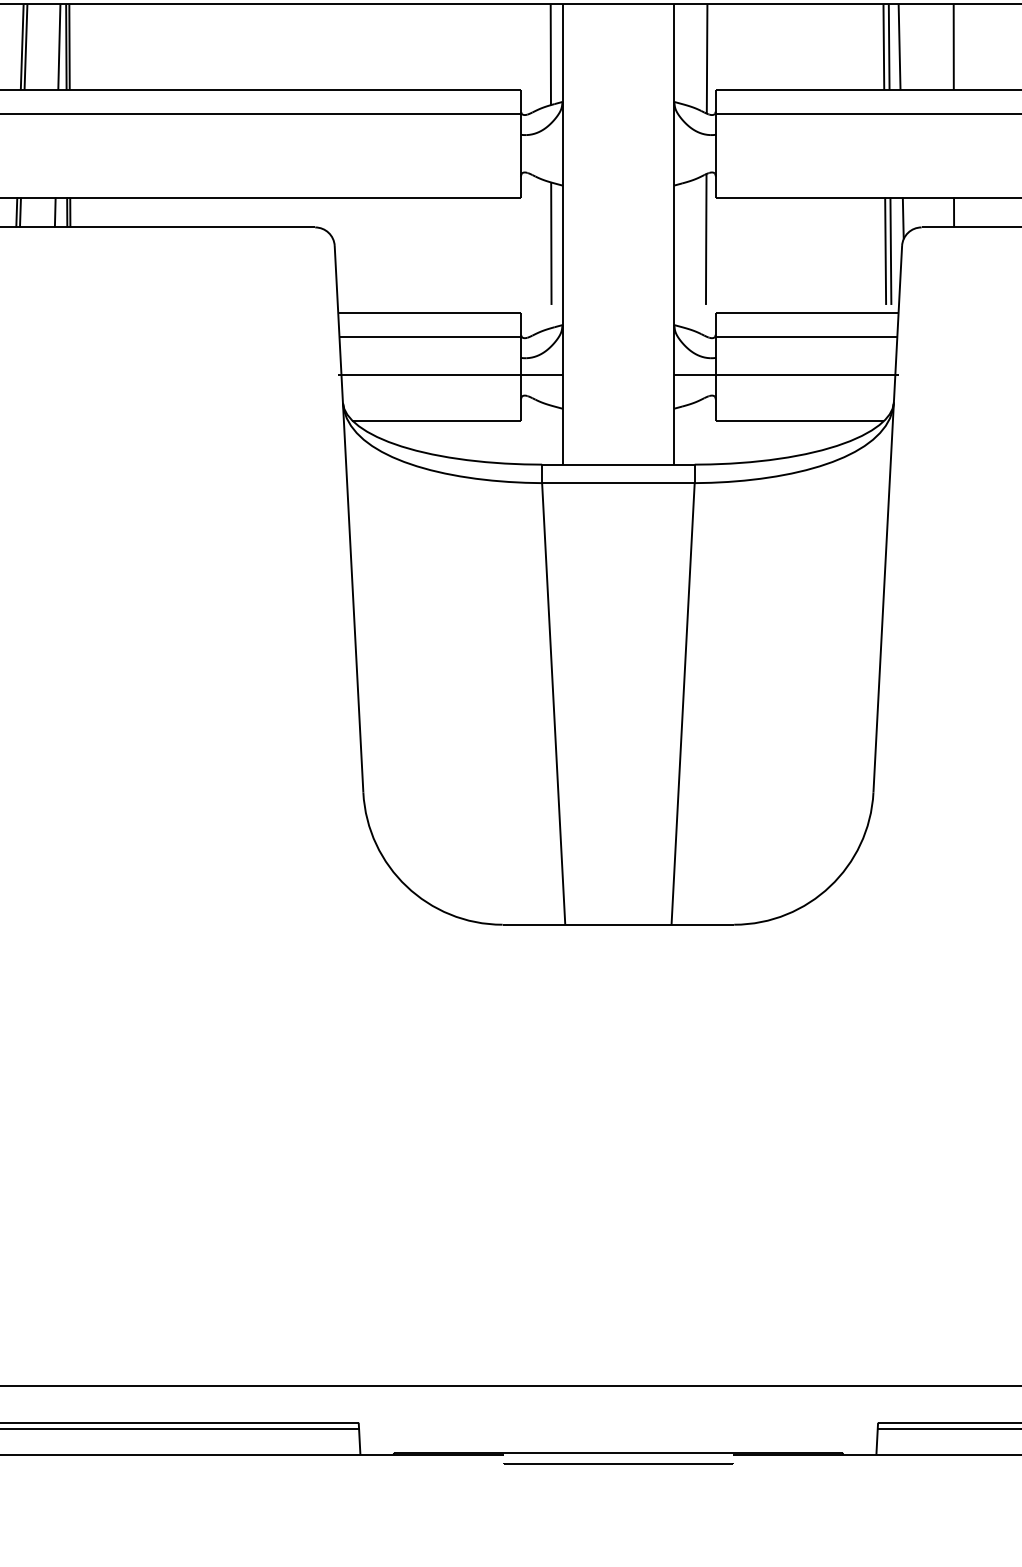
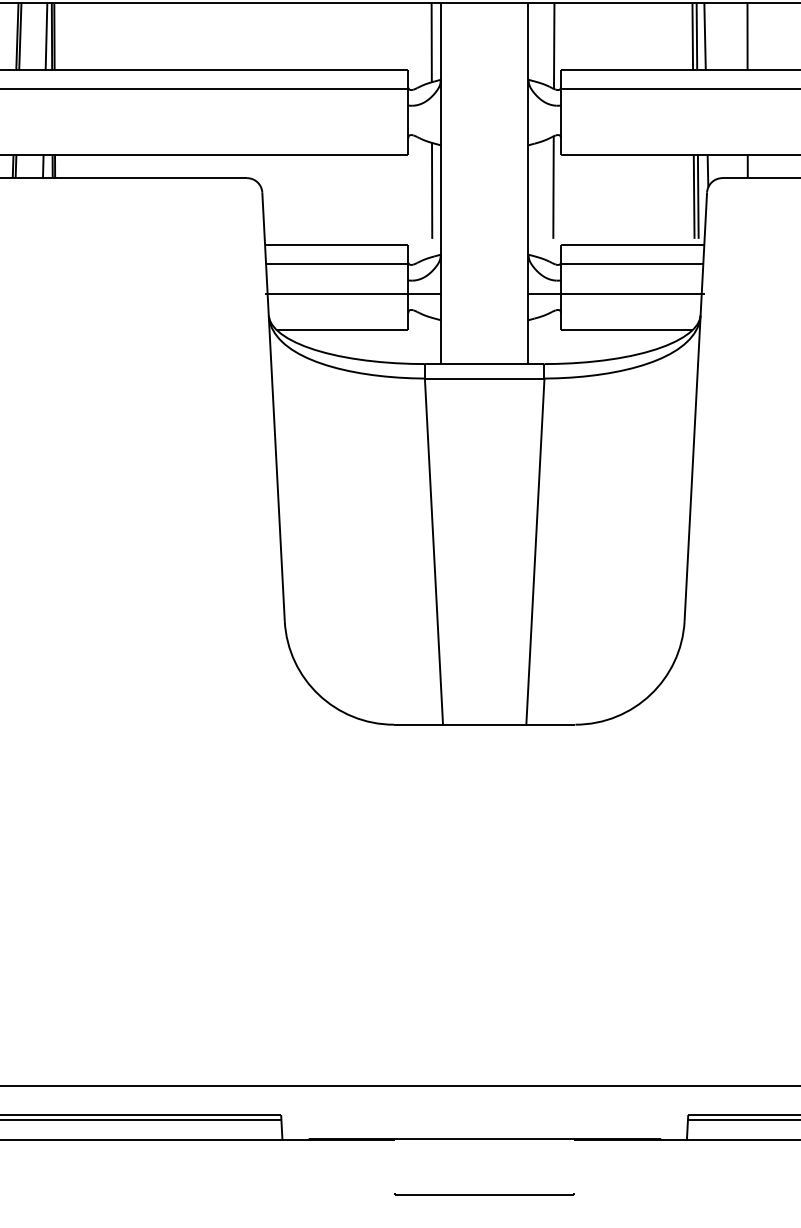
line: (618, 1464) -> (484, 1194), moved

